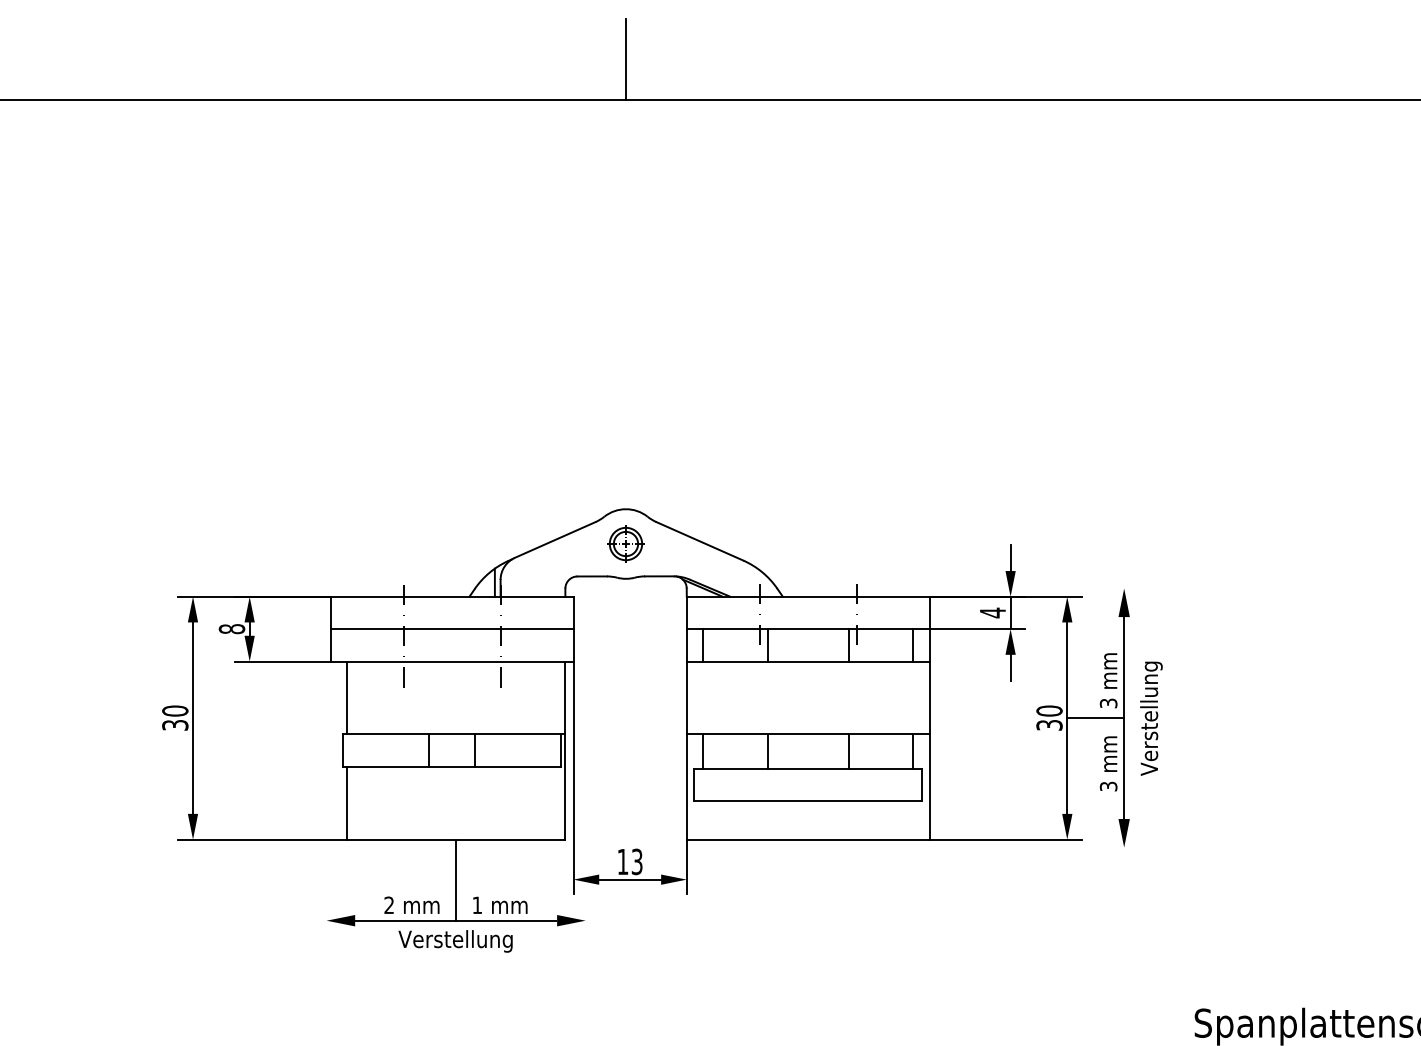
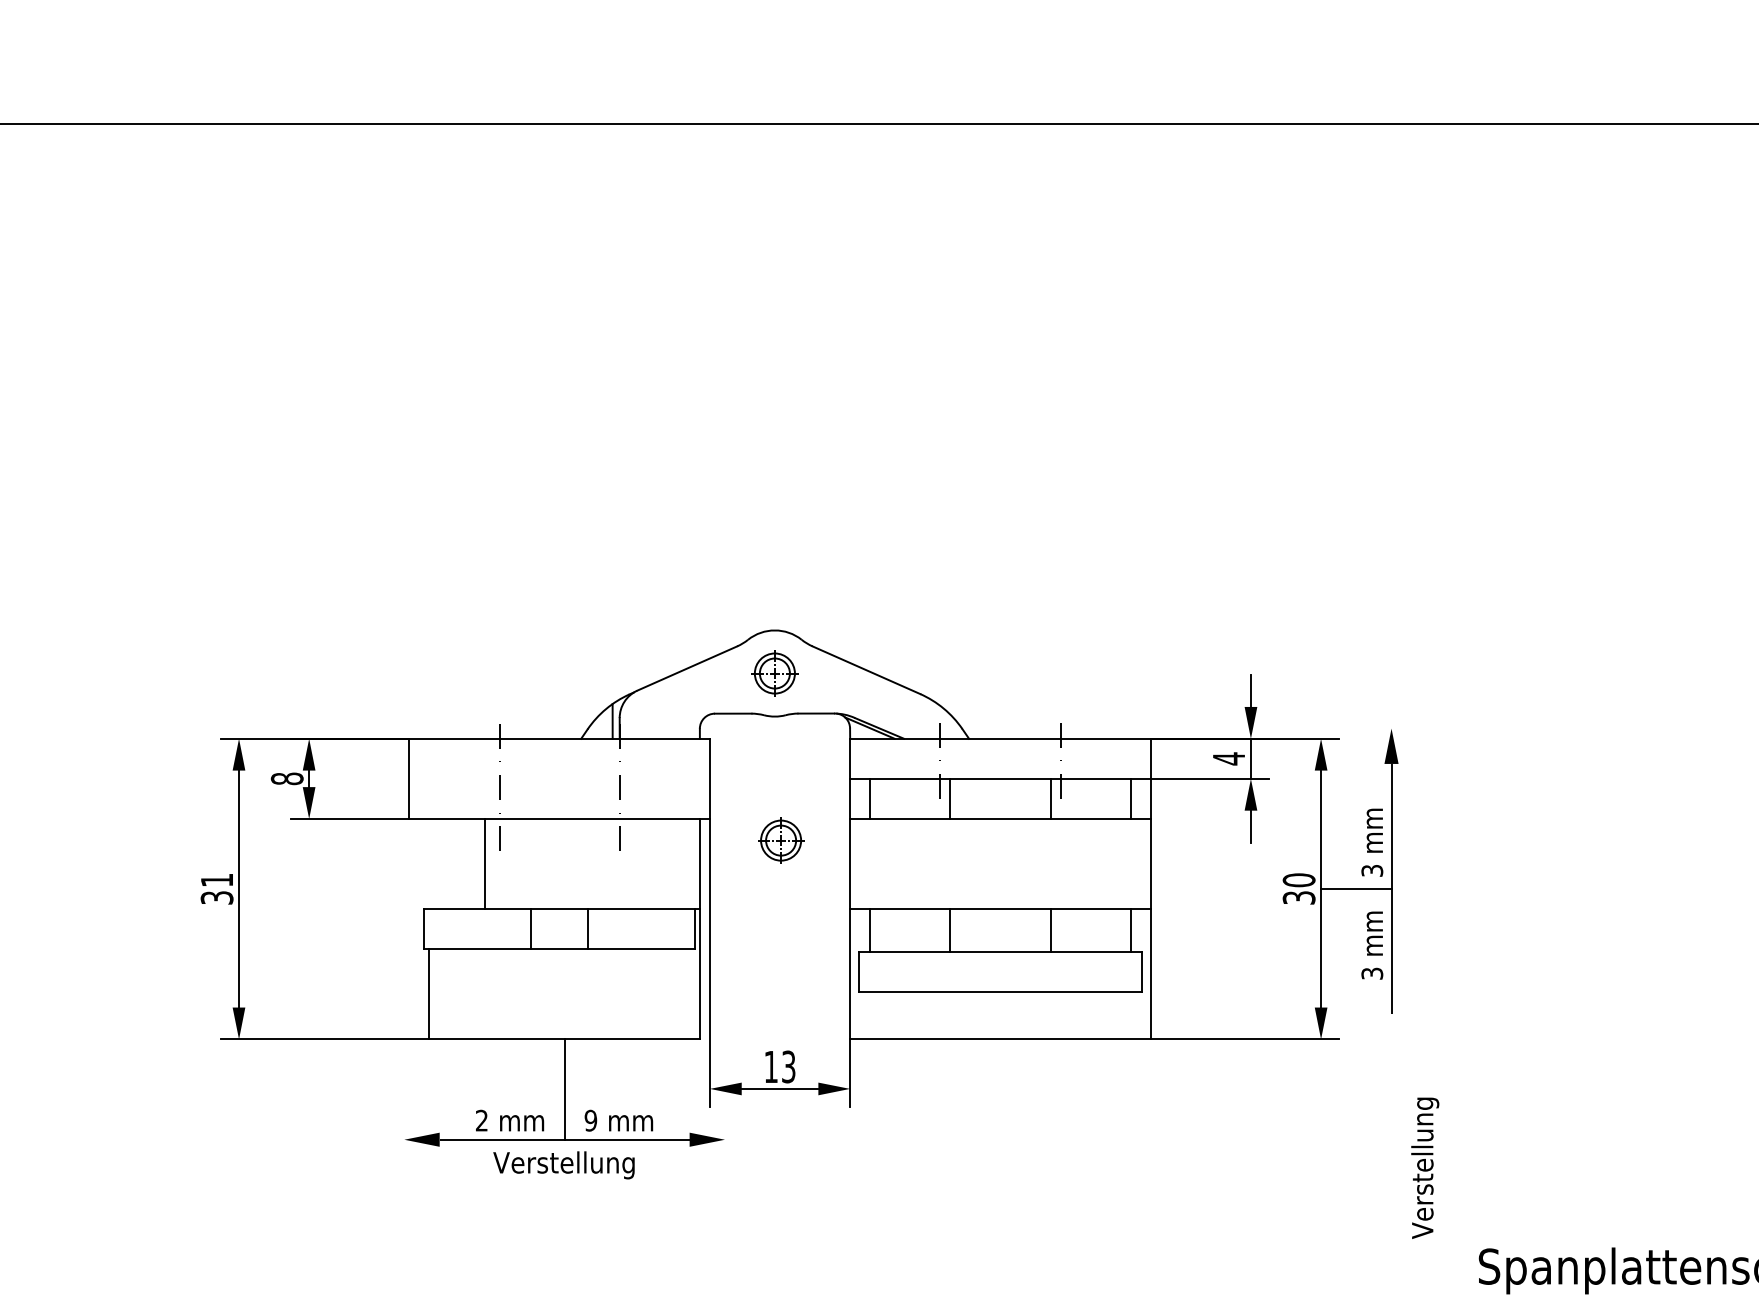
line: (626, 59) -> (775, 73), removed
line: (451, 629) -> (558, 779), removed
part: (630, 678) -> (780, 839), added
line: (346, 697) -> (484, 863), moved
text: (175, 710) -> (217, 879), 30 -> 31
text: (1151, 718) -> (1425, 1167), moved
fill: (1123, 833) -> (1390, 1031), removed
text: (477, 905) -> (591, 1120), 1 -> 9

